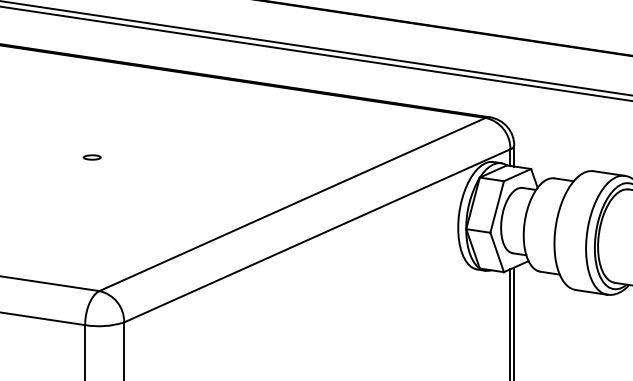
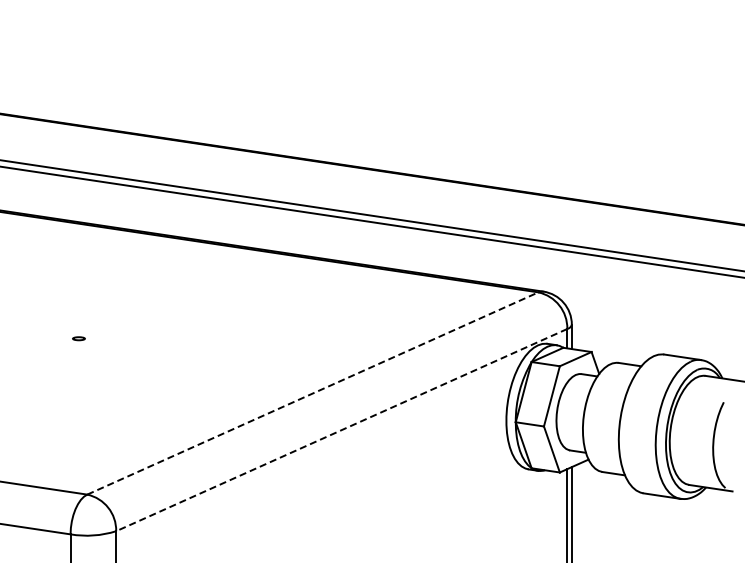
part: (91, 157) -> (78, 338), size x0.6
line: (293, 204) -> (313, 393), solid -> dashed
line: (317, 236) -> (341, 430), solid -> dashed

